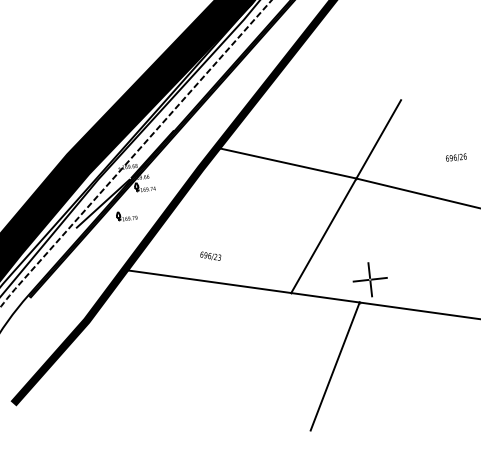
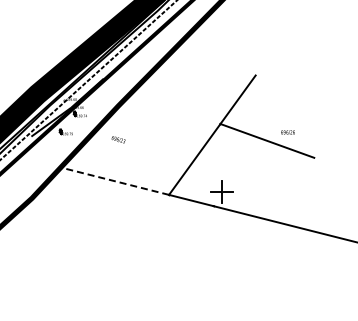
text: (455, 157) -> (287, 132), moved
line: (286, 162) -> (175, 108), removed
text: (210, 255) -> (118, 139), moved
line: (207, 282) -> (114, 181), solid -> dashed
line: (334, 366) -> (192, 246), removed

